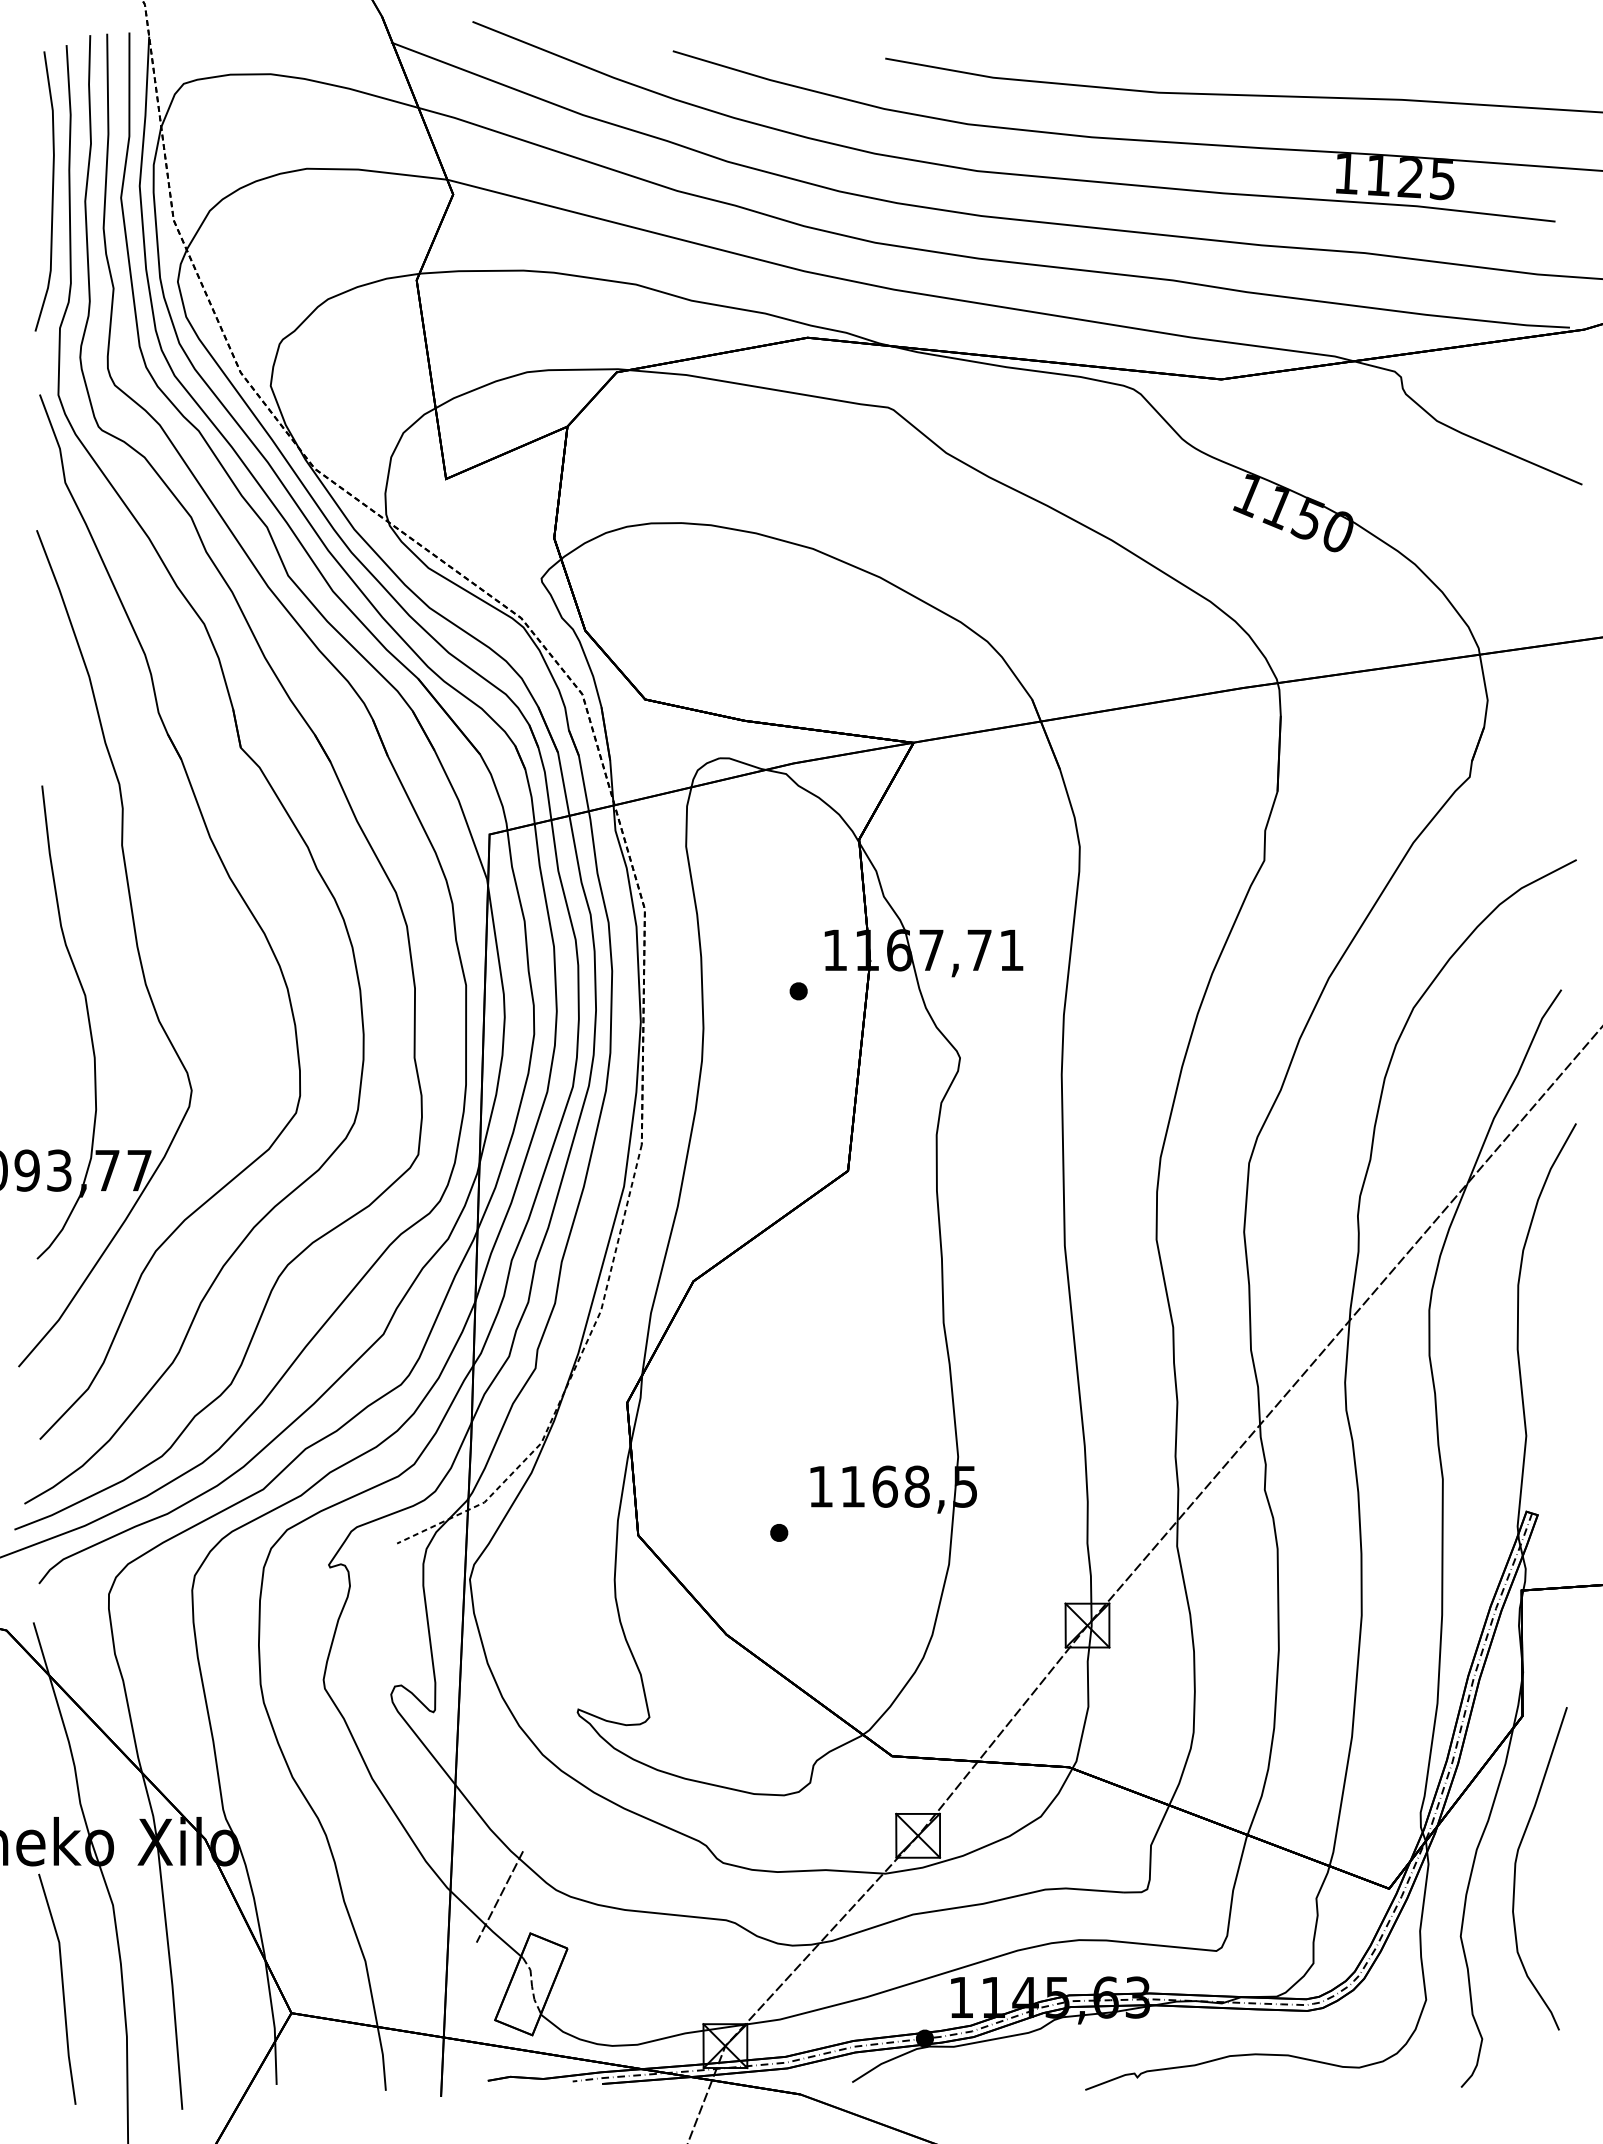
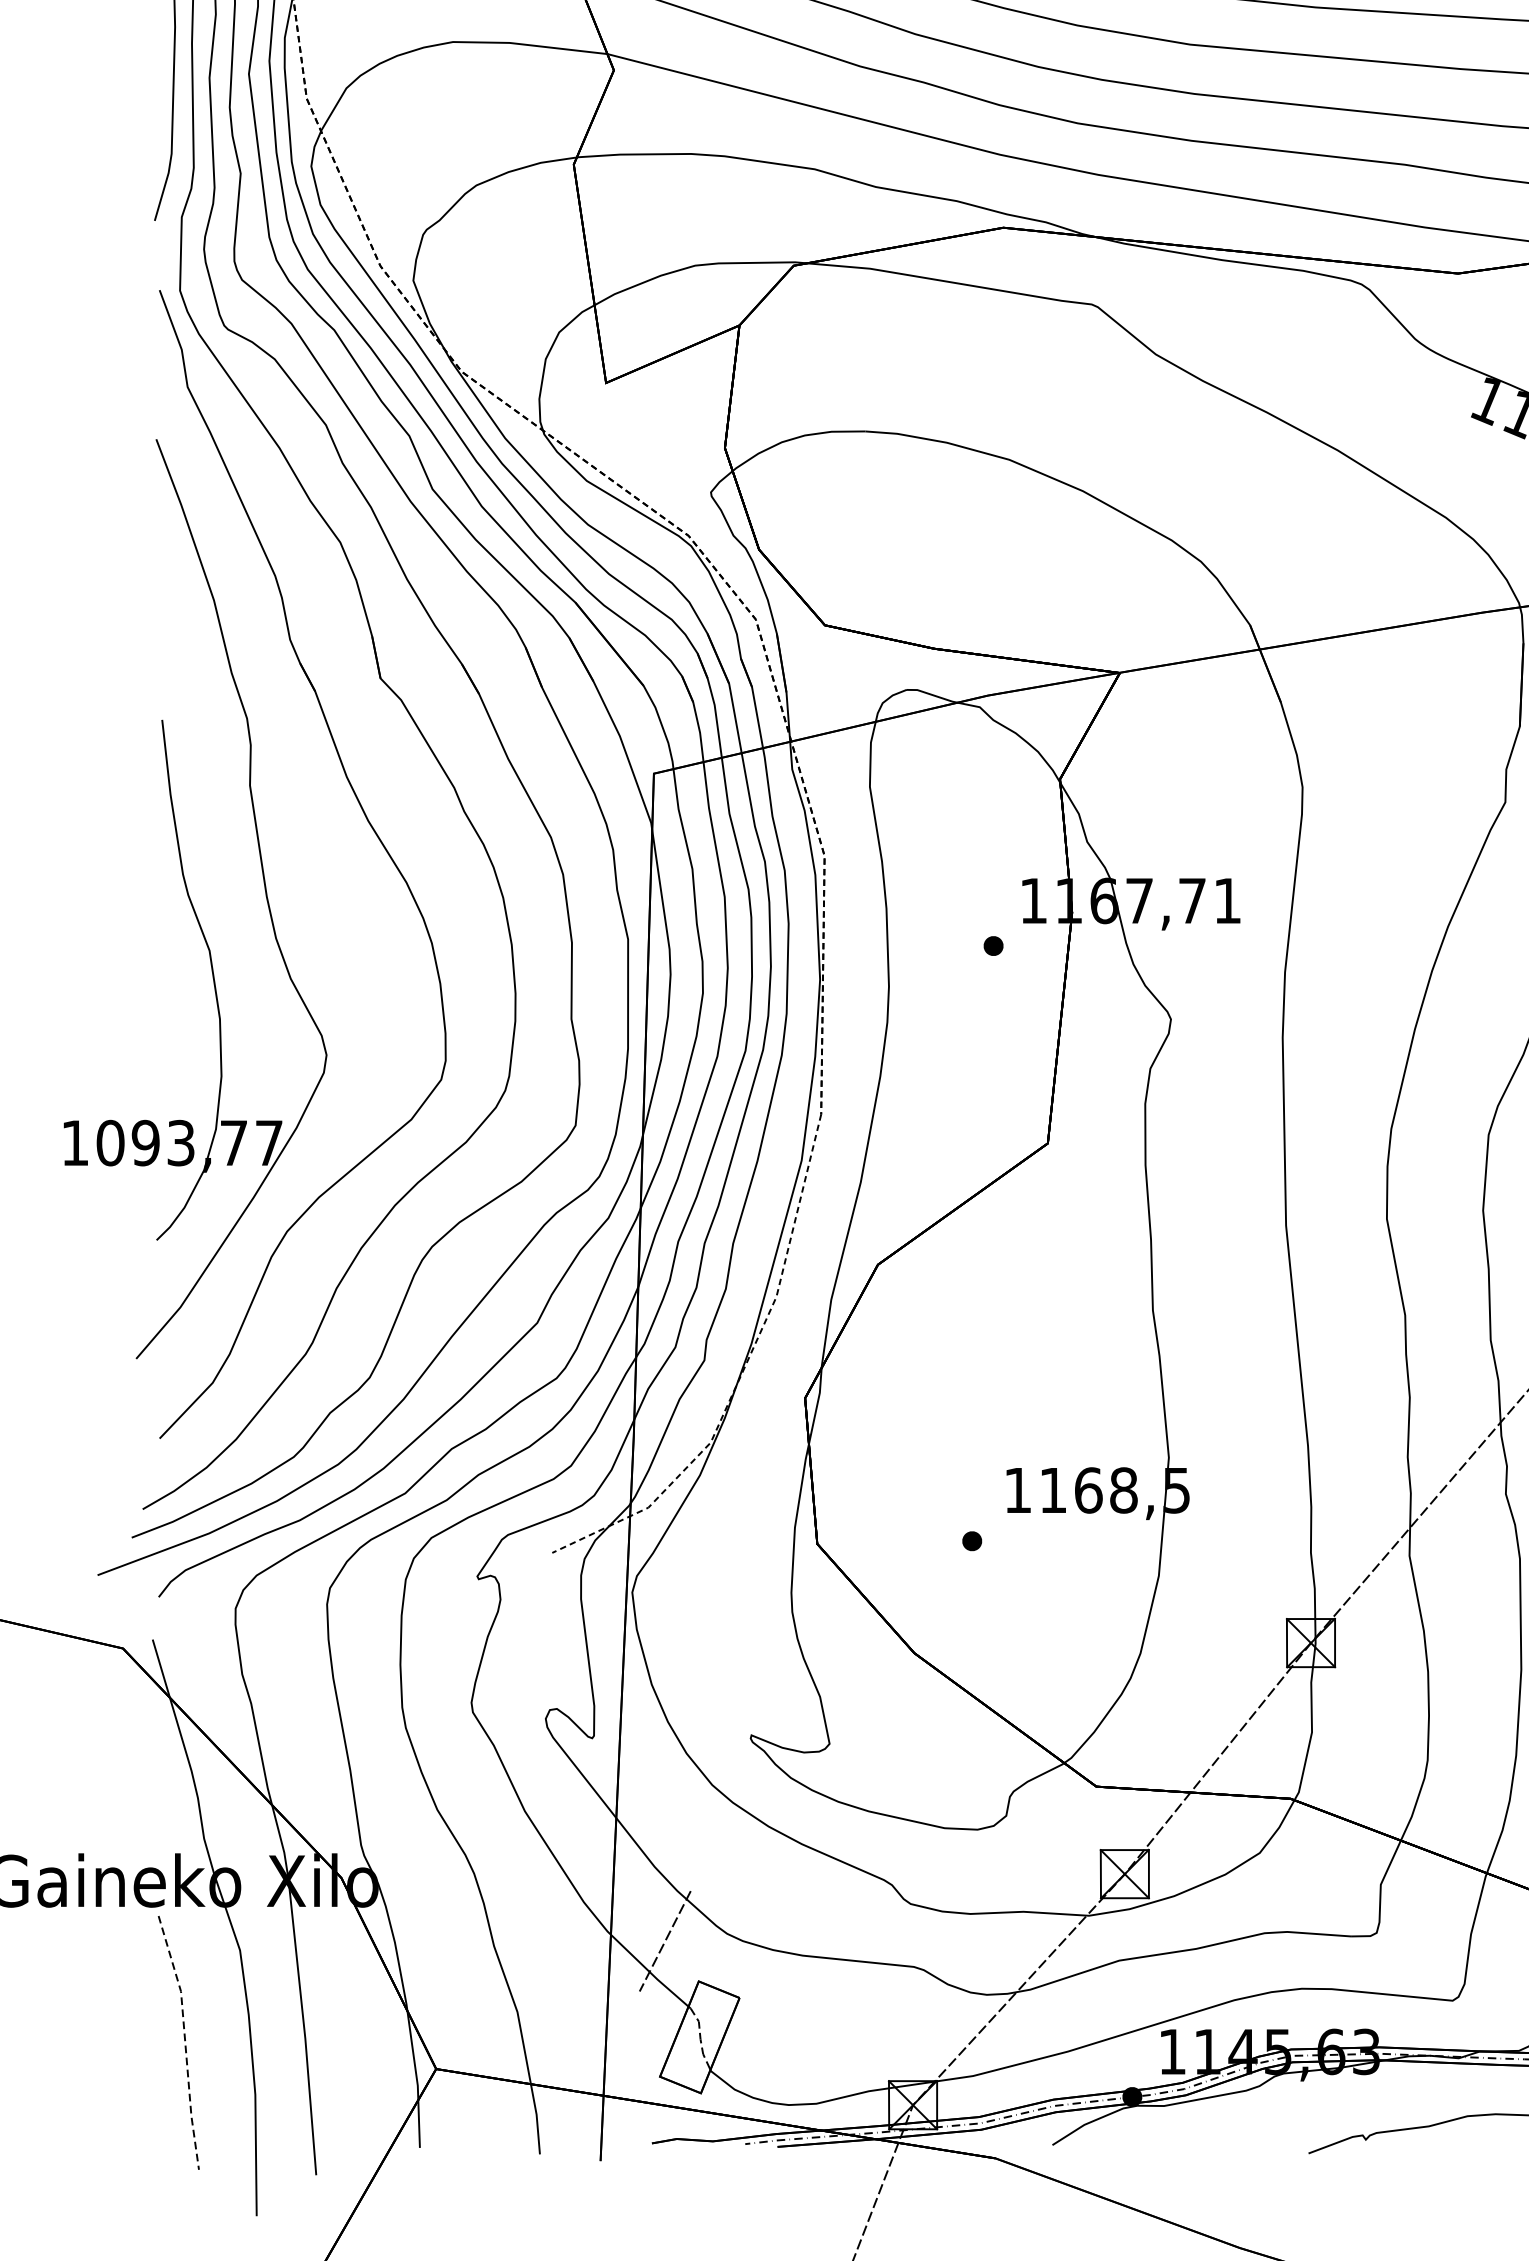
line: (63, 1988) -> (185, 2041), solid -> dashed

